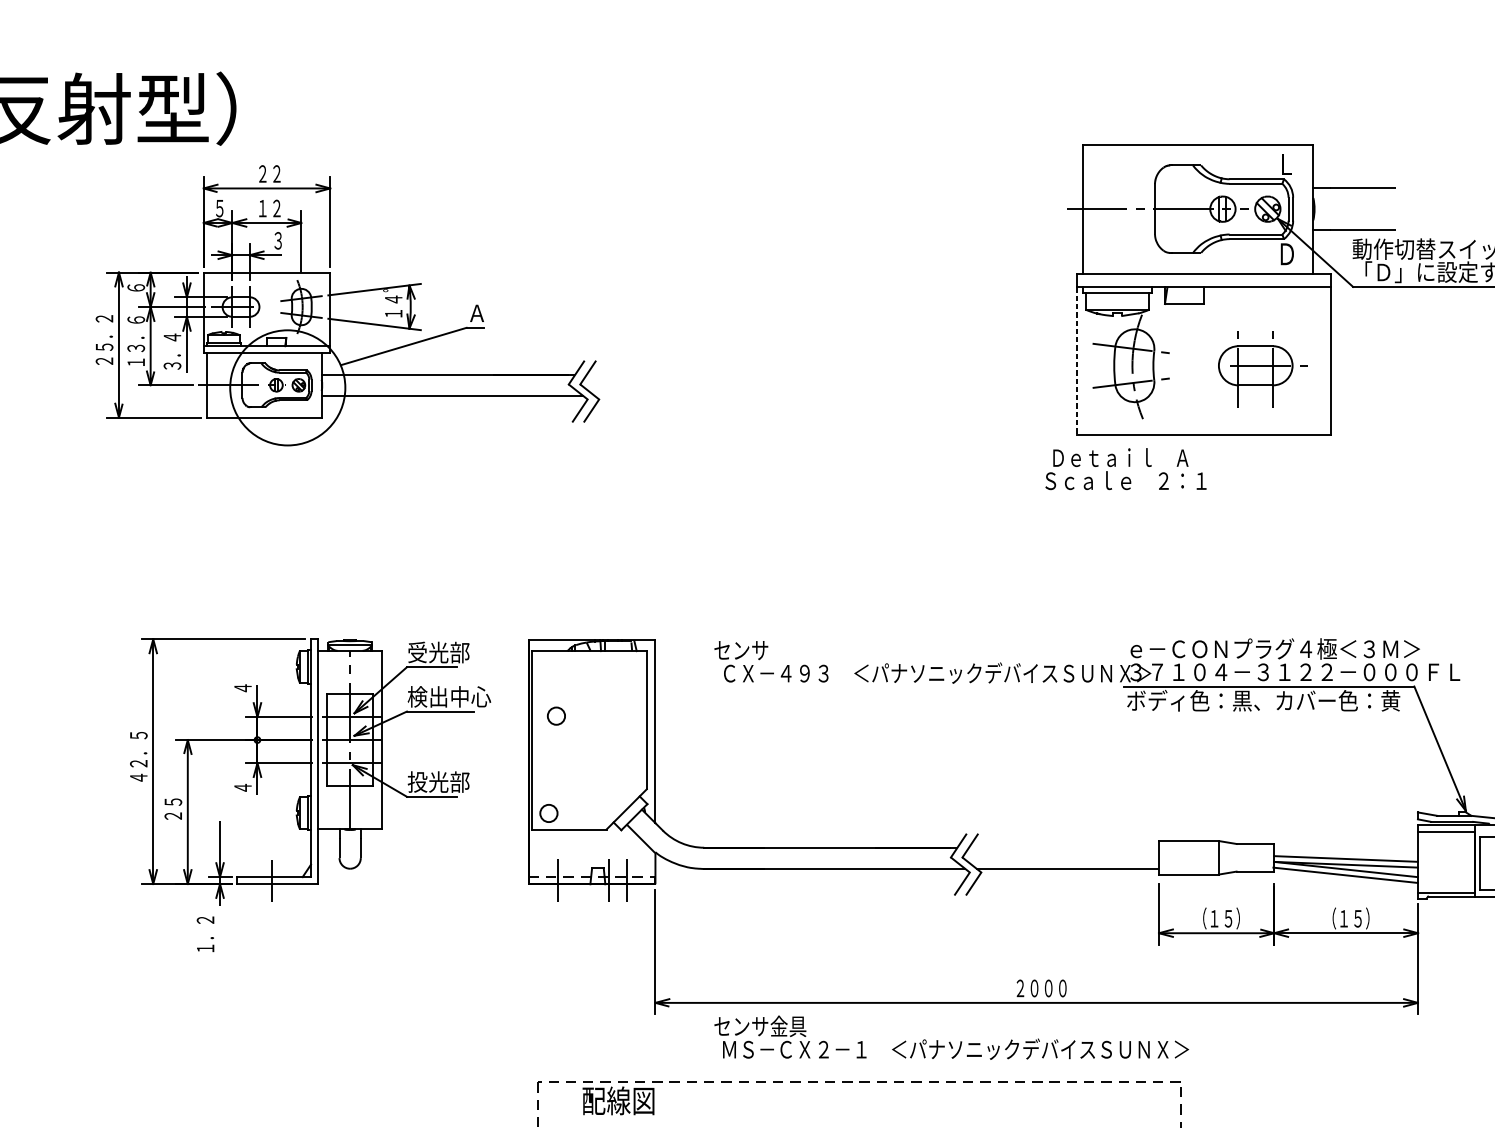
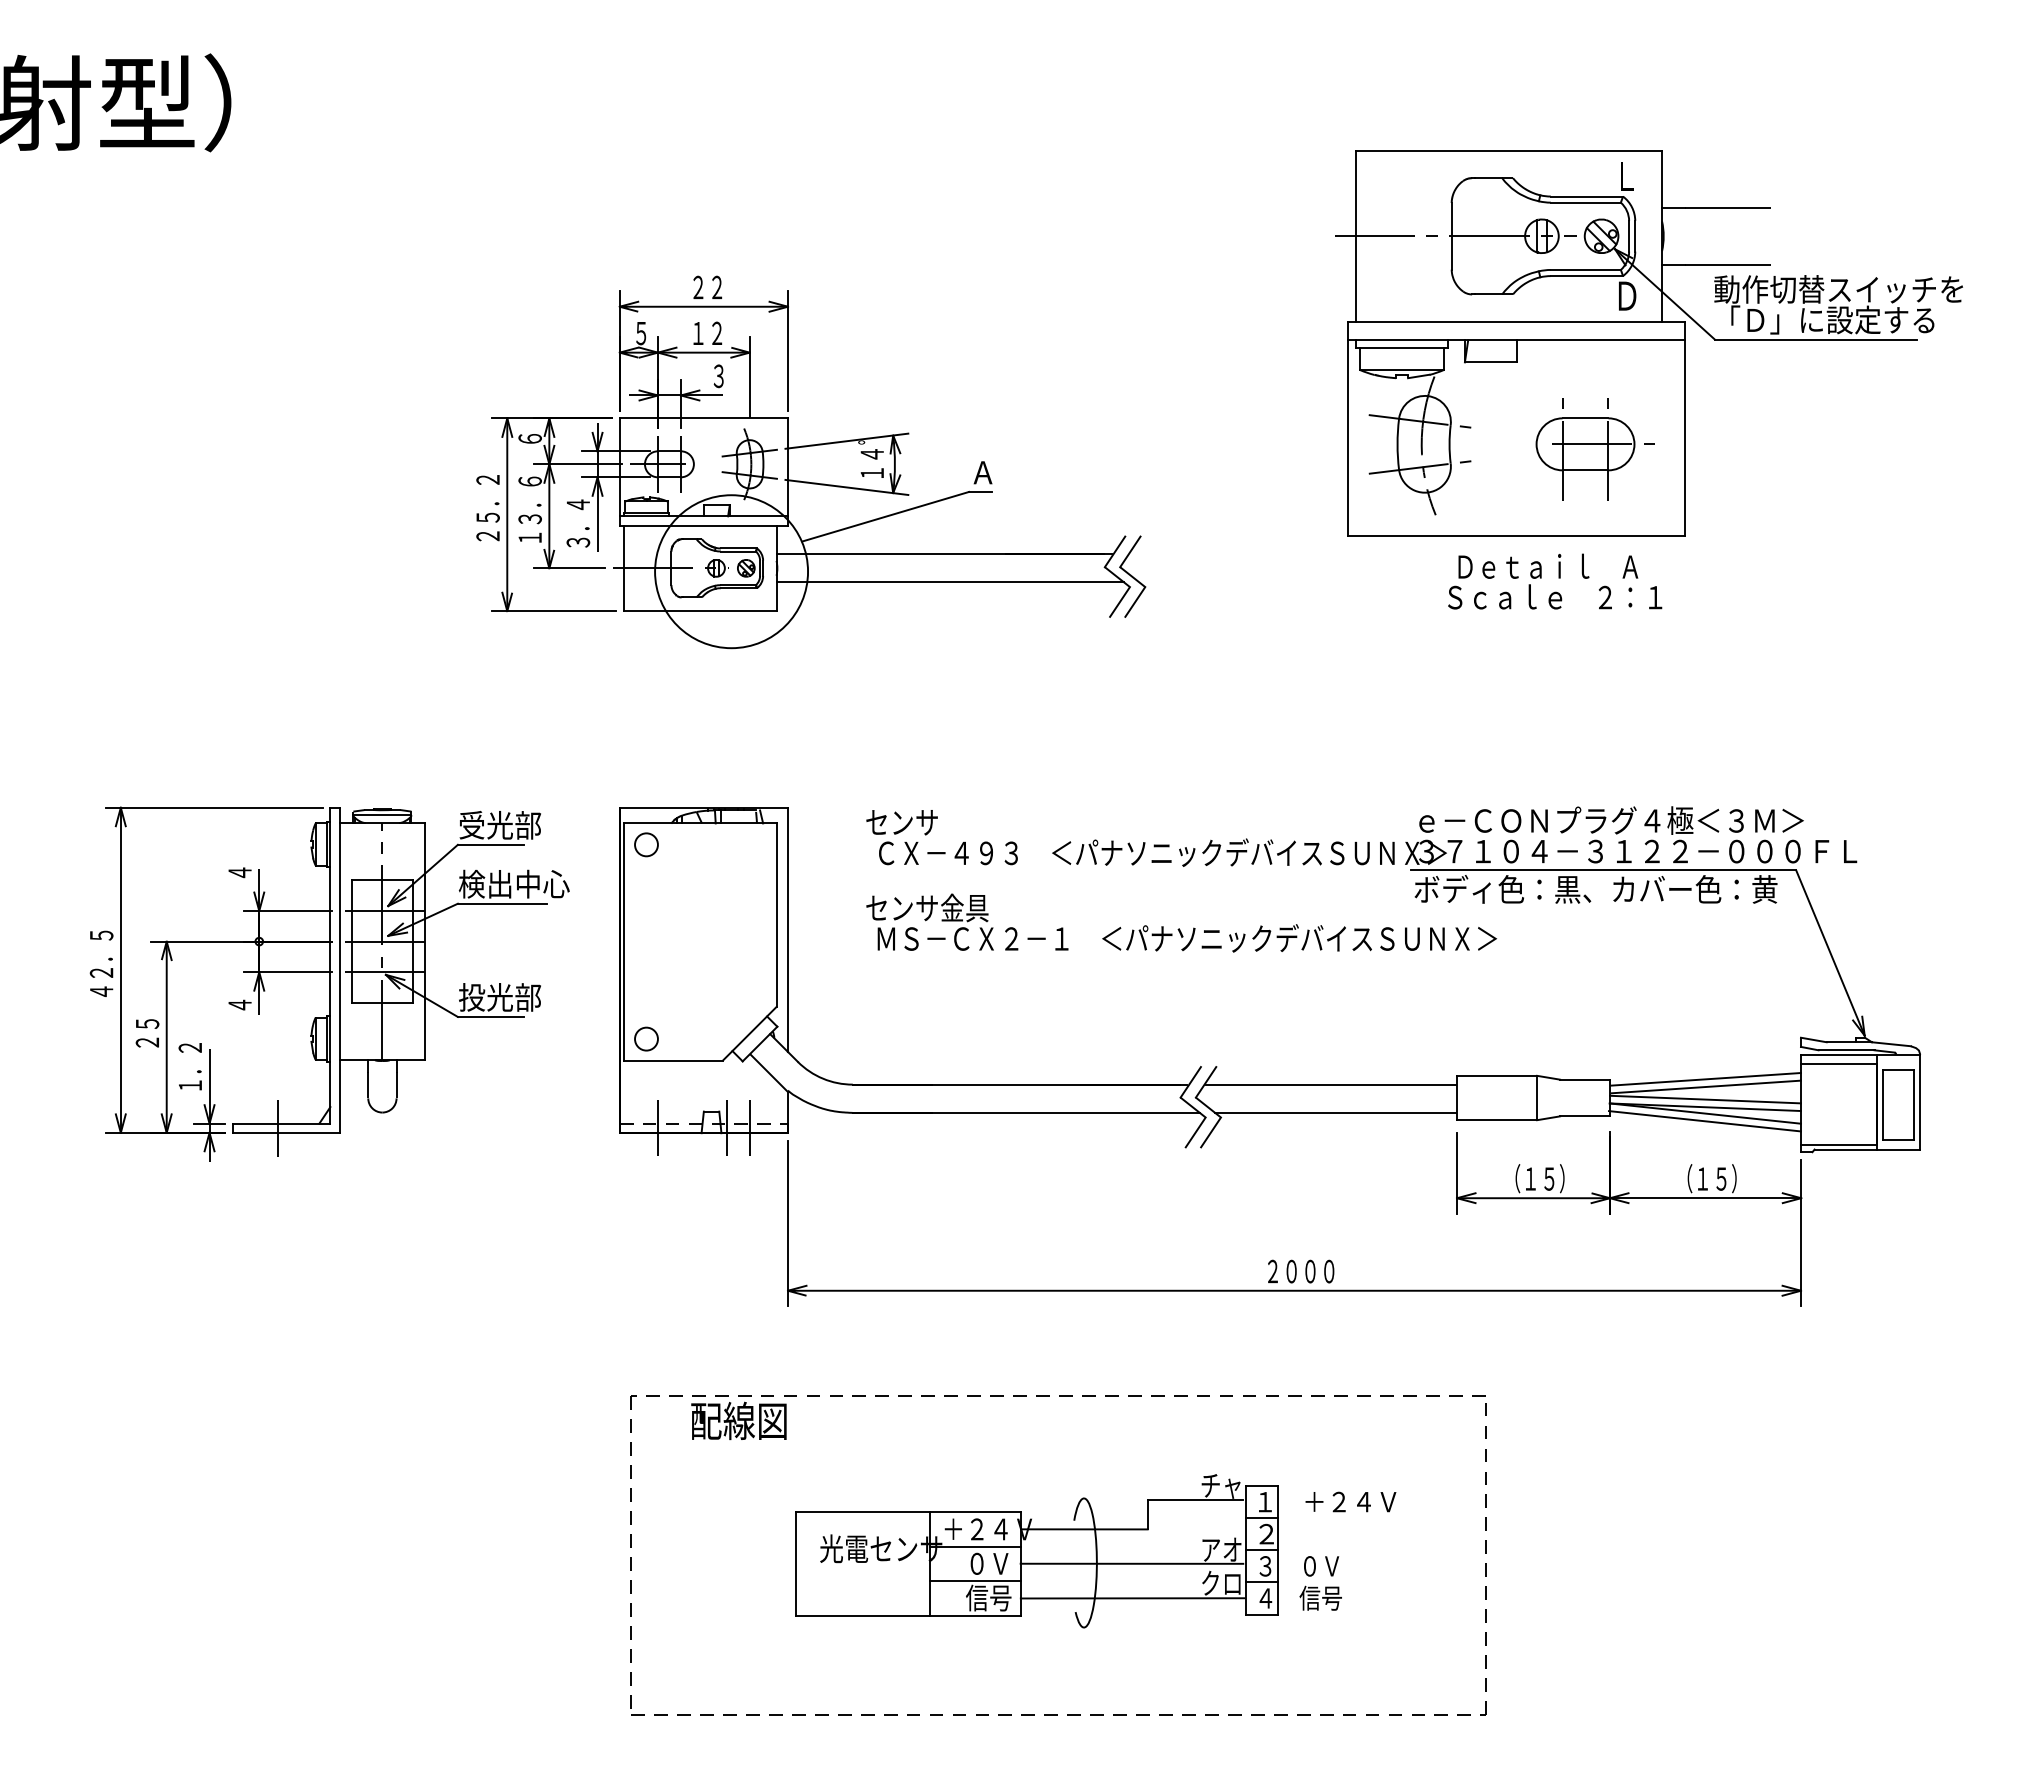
part: (347, 305) -> (811, 462), moved
line: (1077, 361) -> (1348, 438), dashed -> solid
text: (1126, 469) -> (1555, 581), moved
circle: (556, 715) -> (646, 844), moved
line: (1346, 843) -> (1705, 1079), added
line: (1063, 847) -> (1330, 1084), added
line: (1346, 849) -> (1705, 1086), added
text: (204, 934) -> (189, 1066), moved
text: (951, 1037) -> (1181, 922), moved

